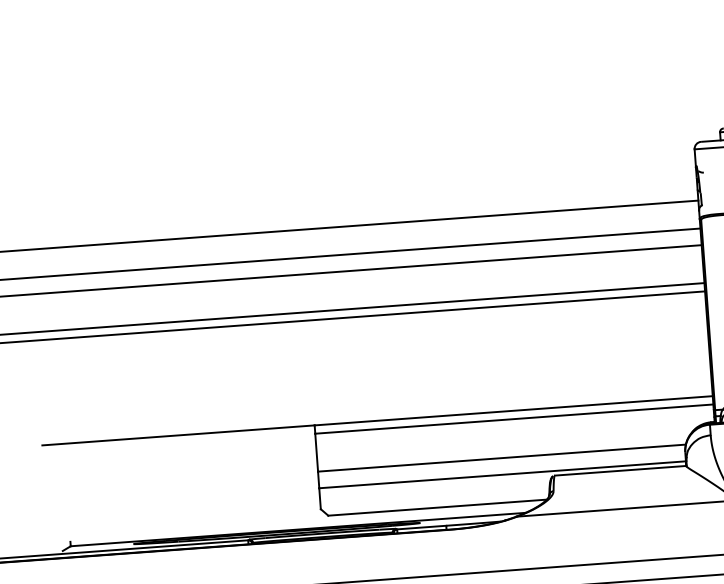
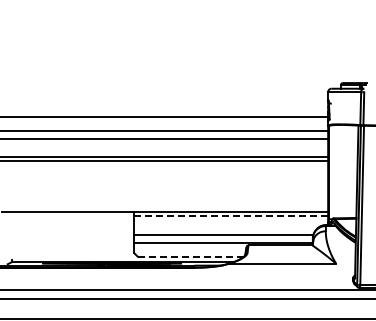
line: (514, 419) -> (231, 216), solid -> dashed
line: (436, 507) -> (190, 256), solid -> dashed

